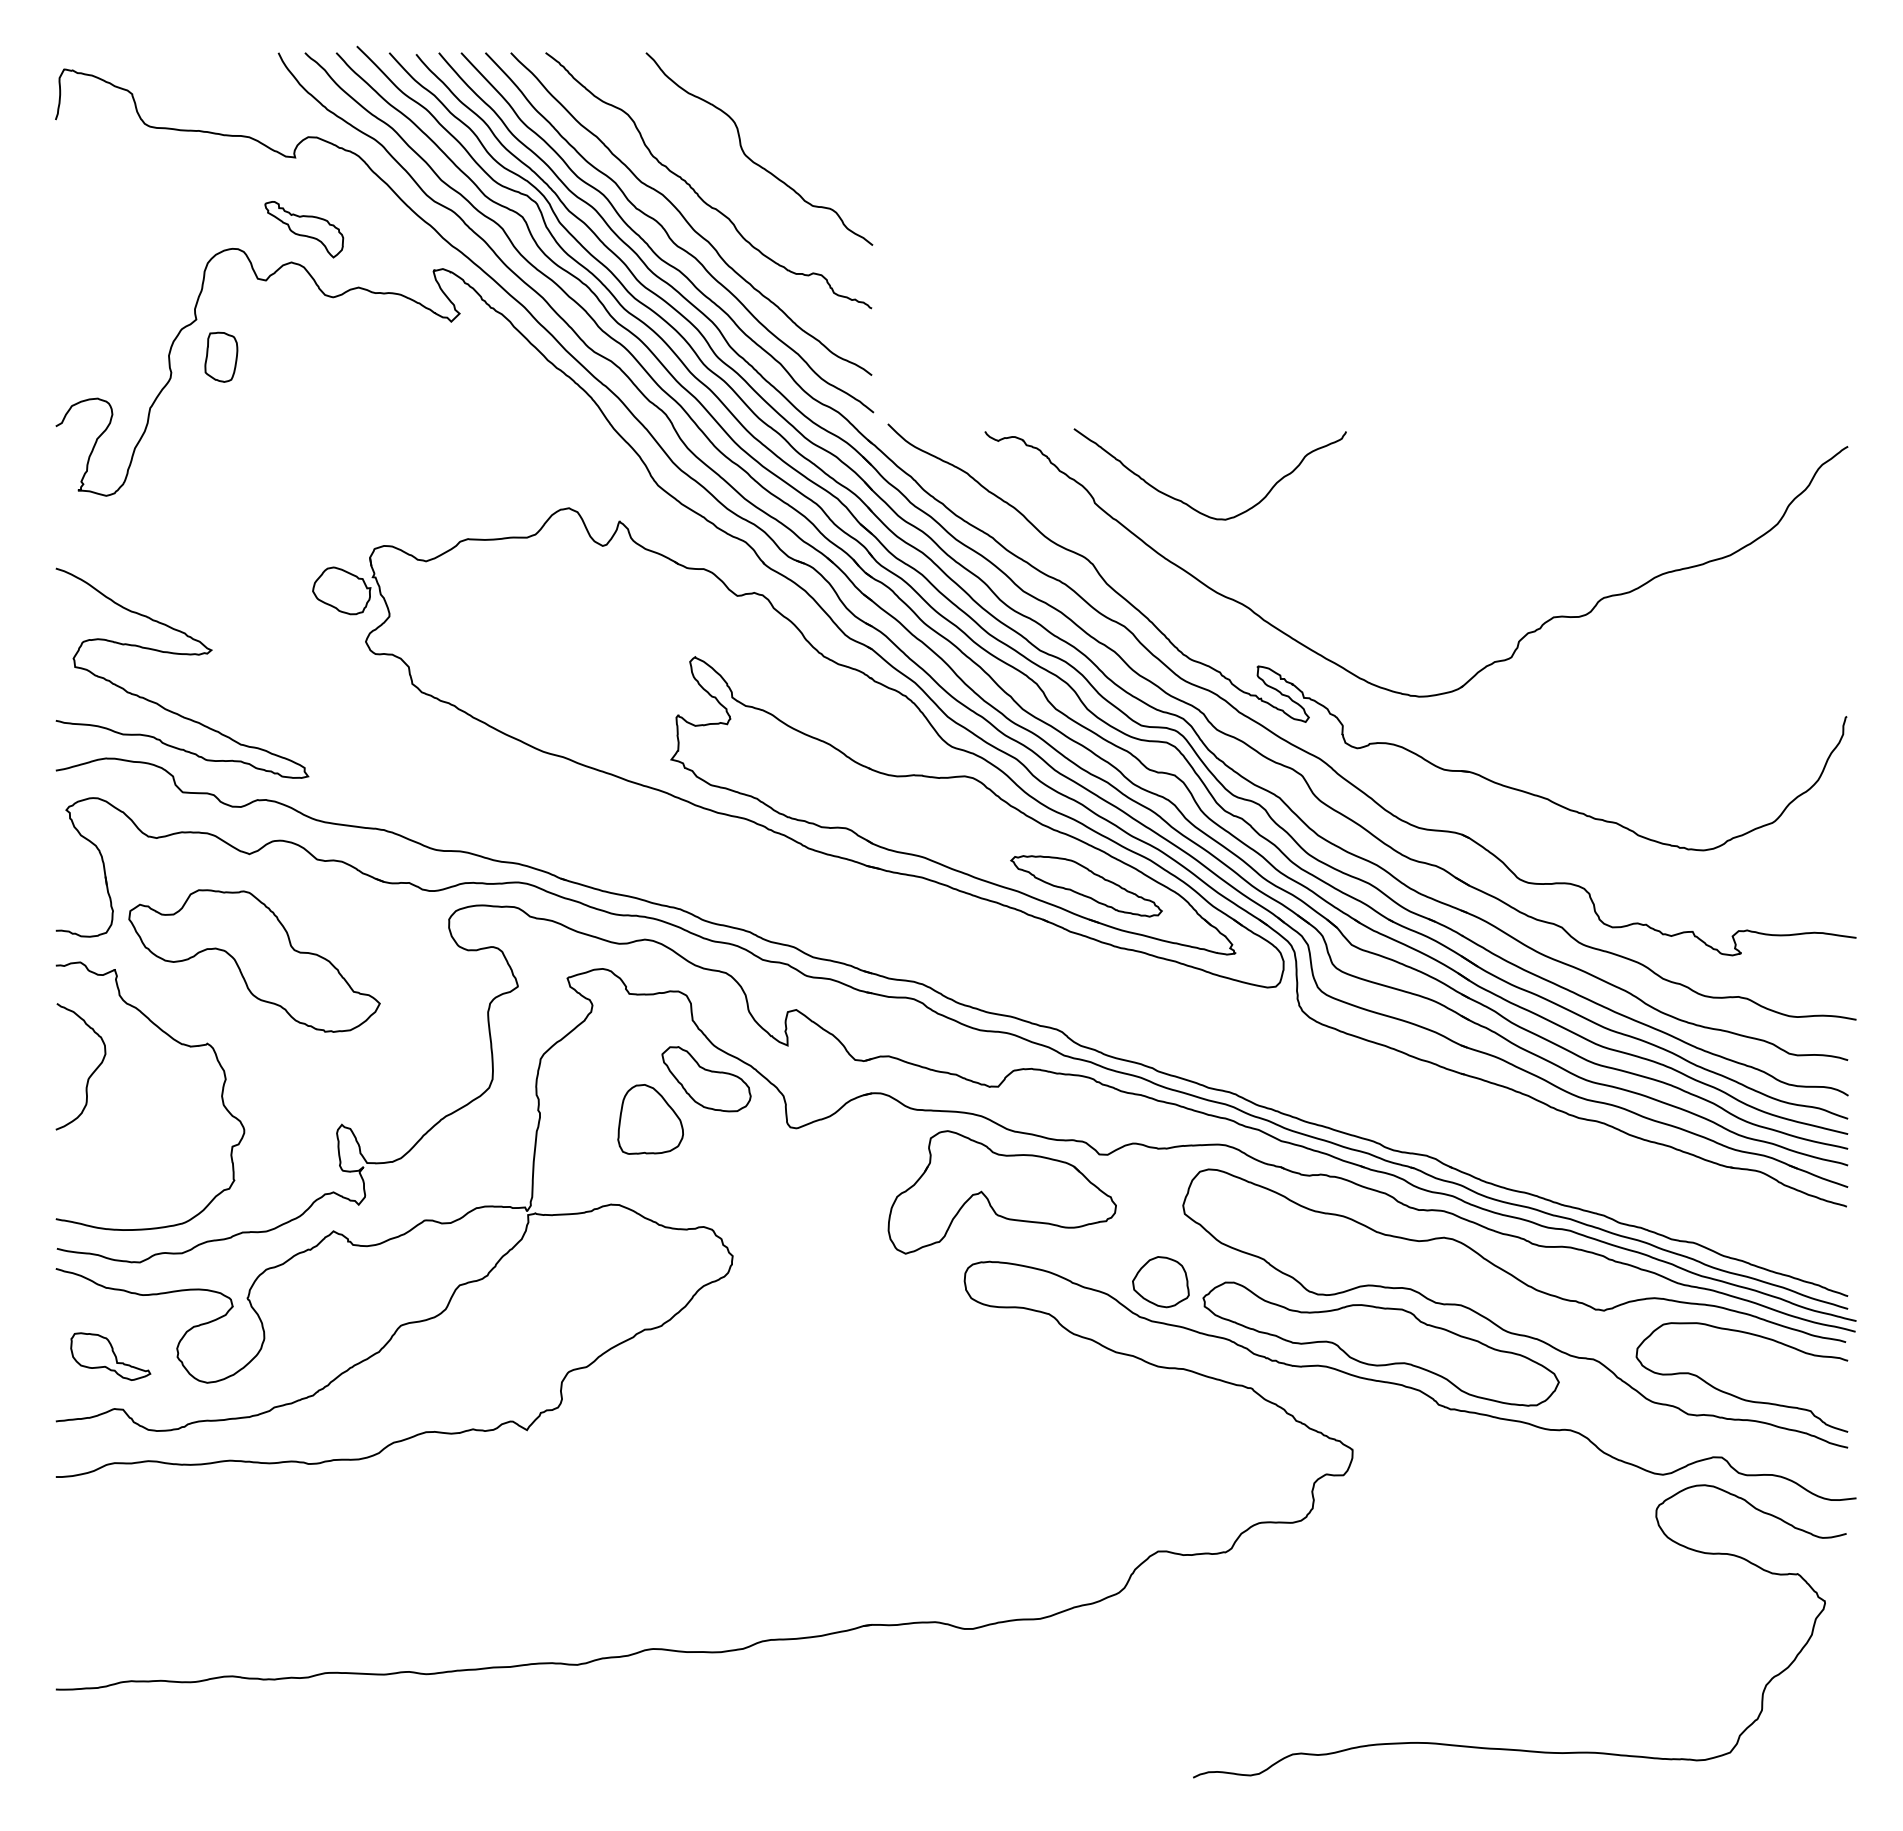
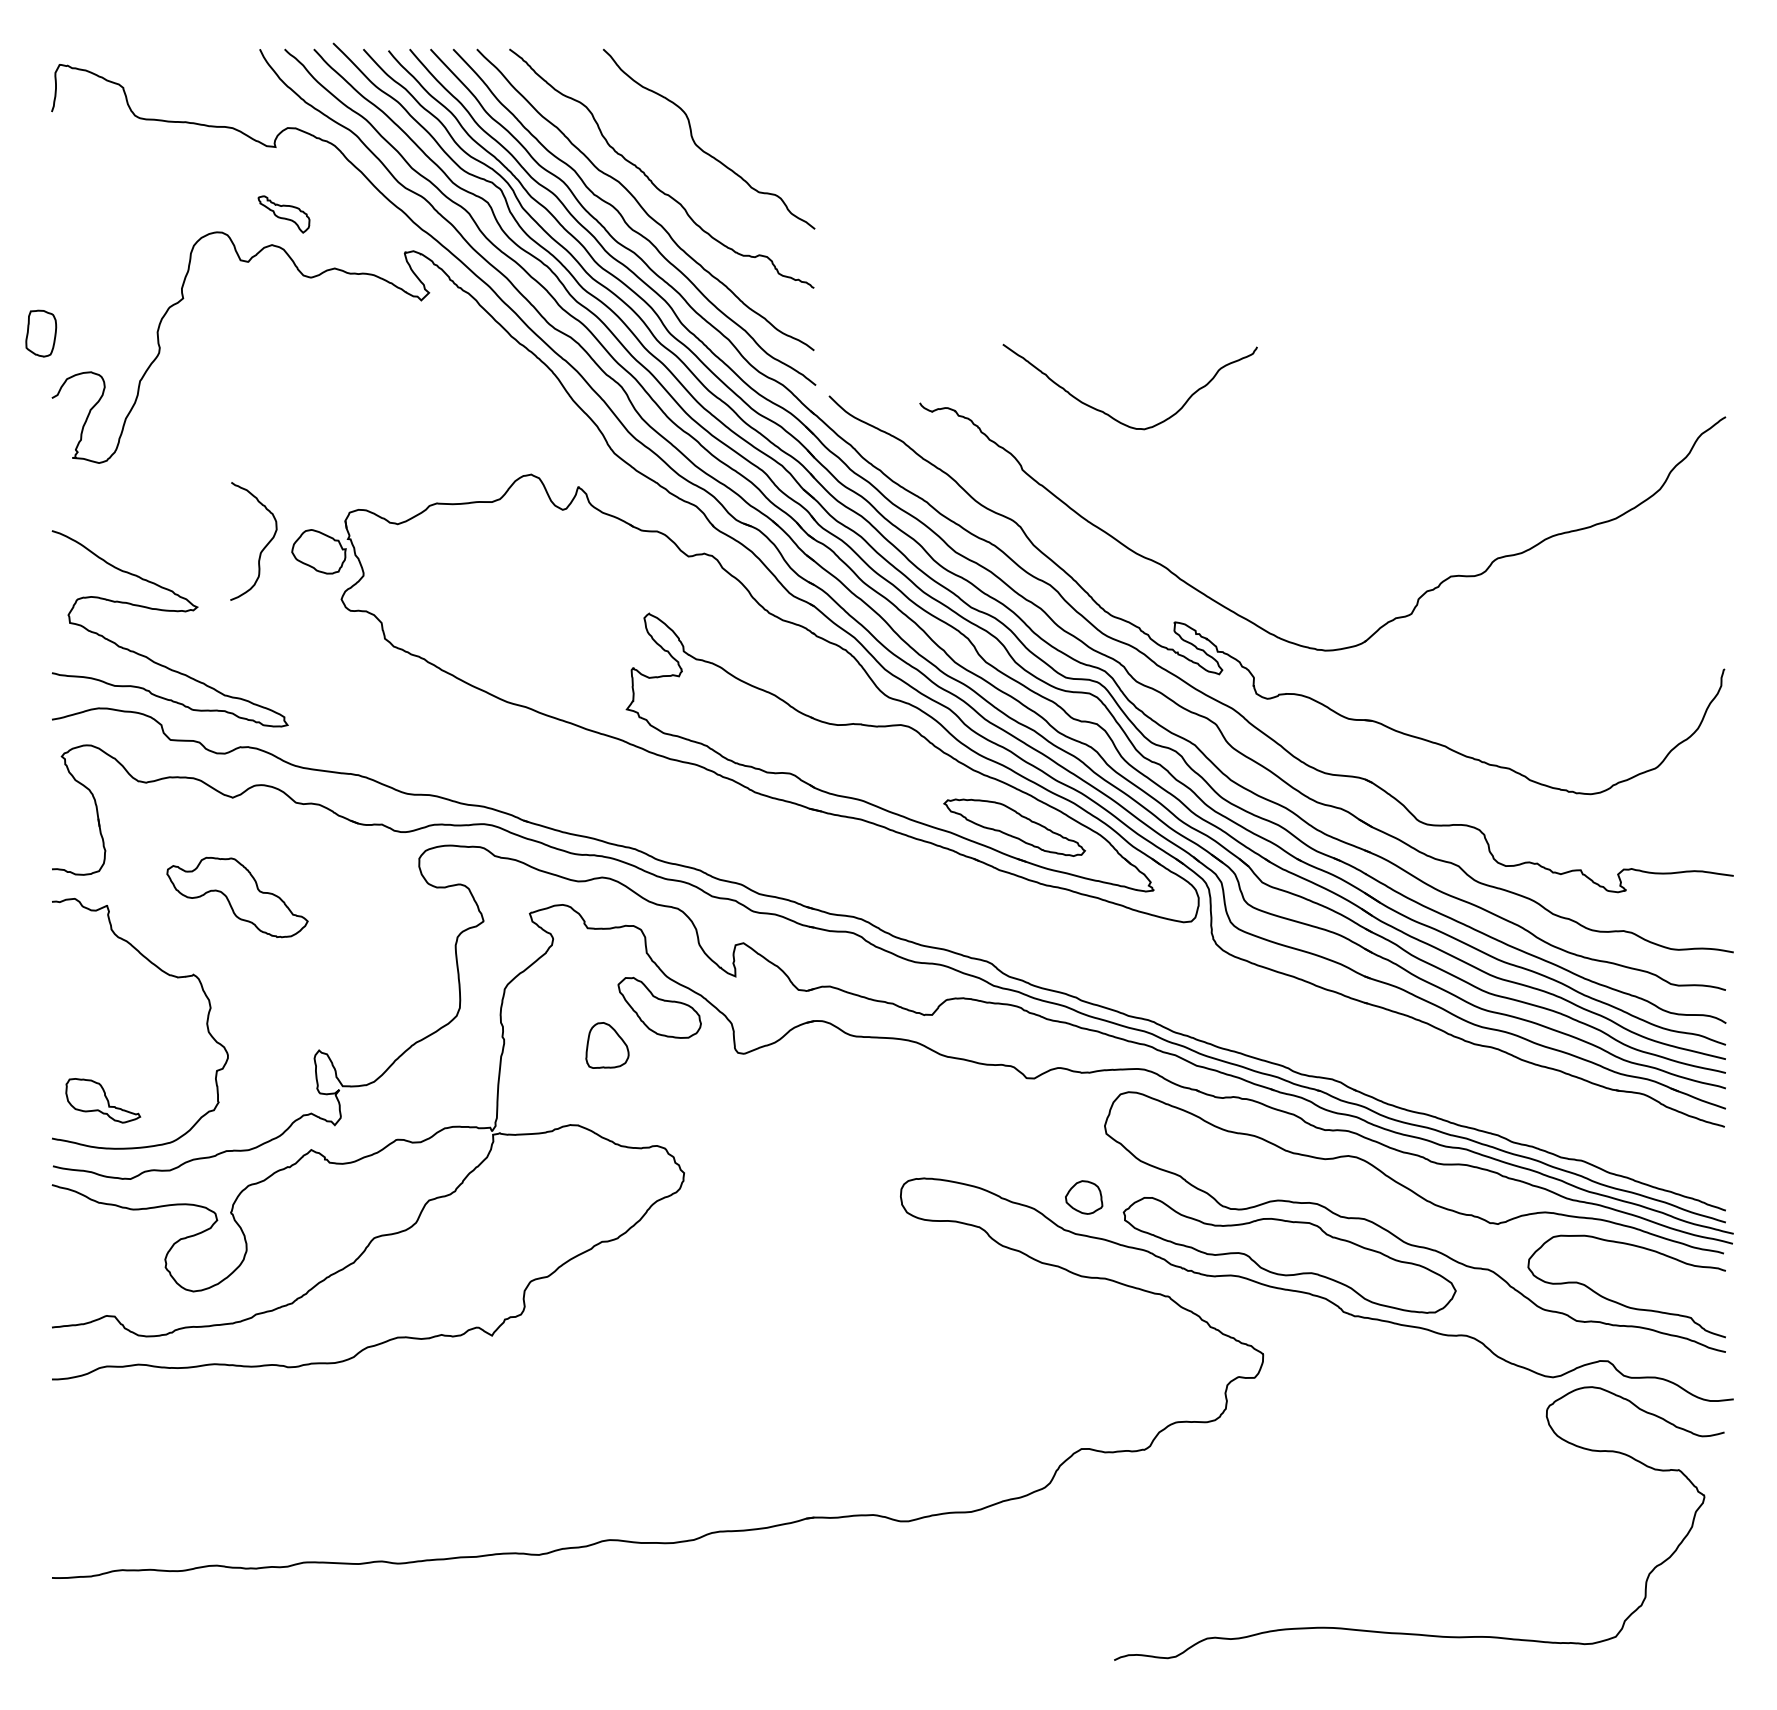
part: (304, 229) -> (284, 214), size x0.7
part: (221, 356) -> (41, 332), moved
curve: (1190, 505) -> (1111, 416), moved
part: (254, 960) -> (237, 897), size x0.6
curve: (90, 1074) -> (262, 548), moved
part: (650, 1119) -> (607, 1045), size x0.7
part: (1001, 1192) -> (935, 1113), removed
part: (1160, 1282) -> (1083, 1197), size x0.7
part: (110, 1356) -> (103, 1100), moved

